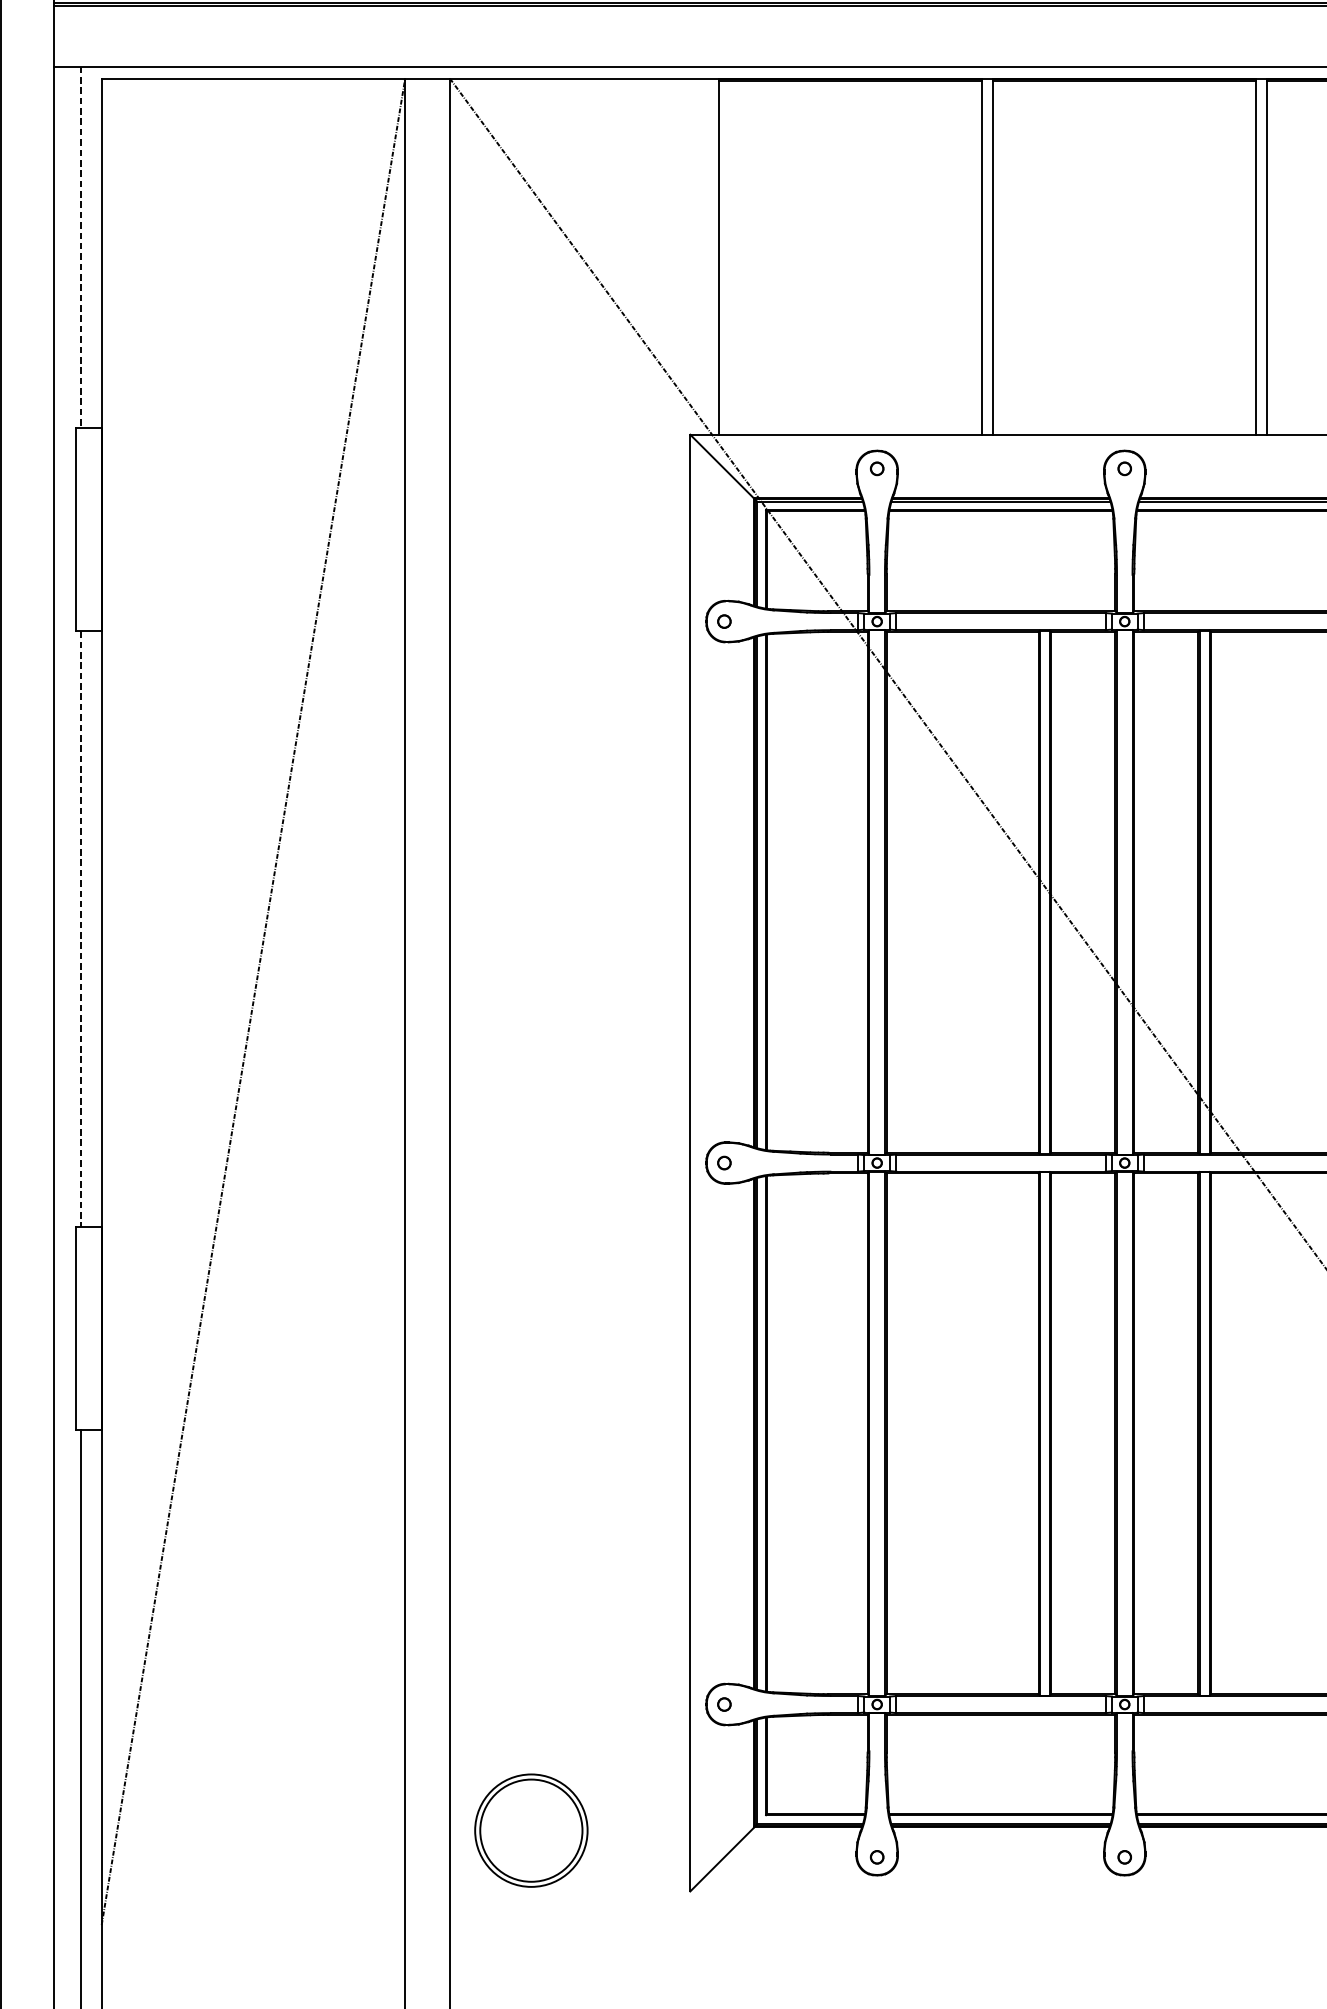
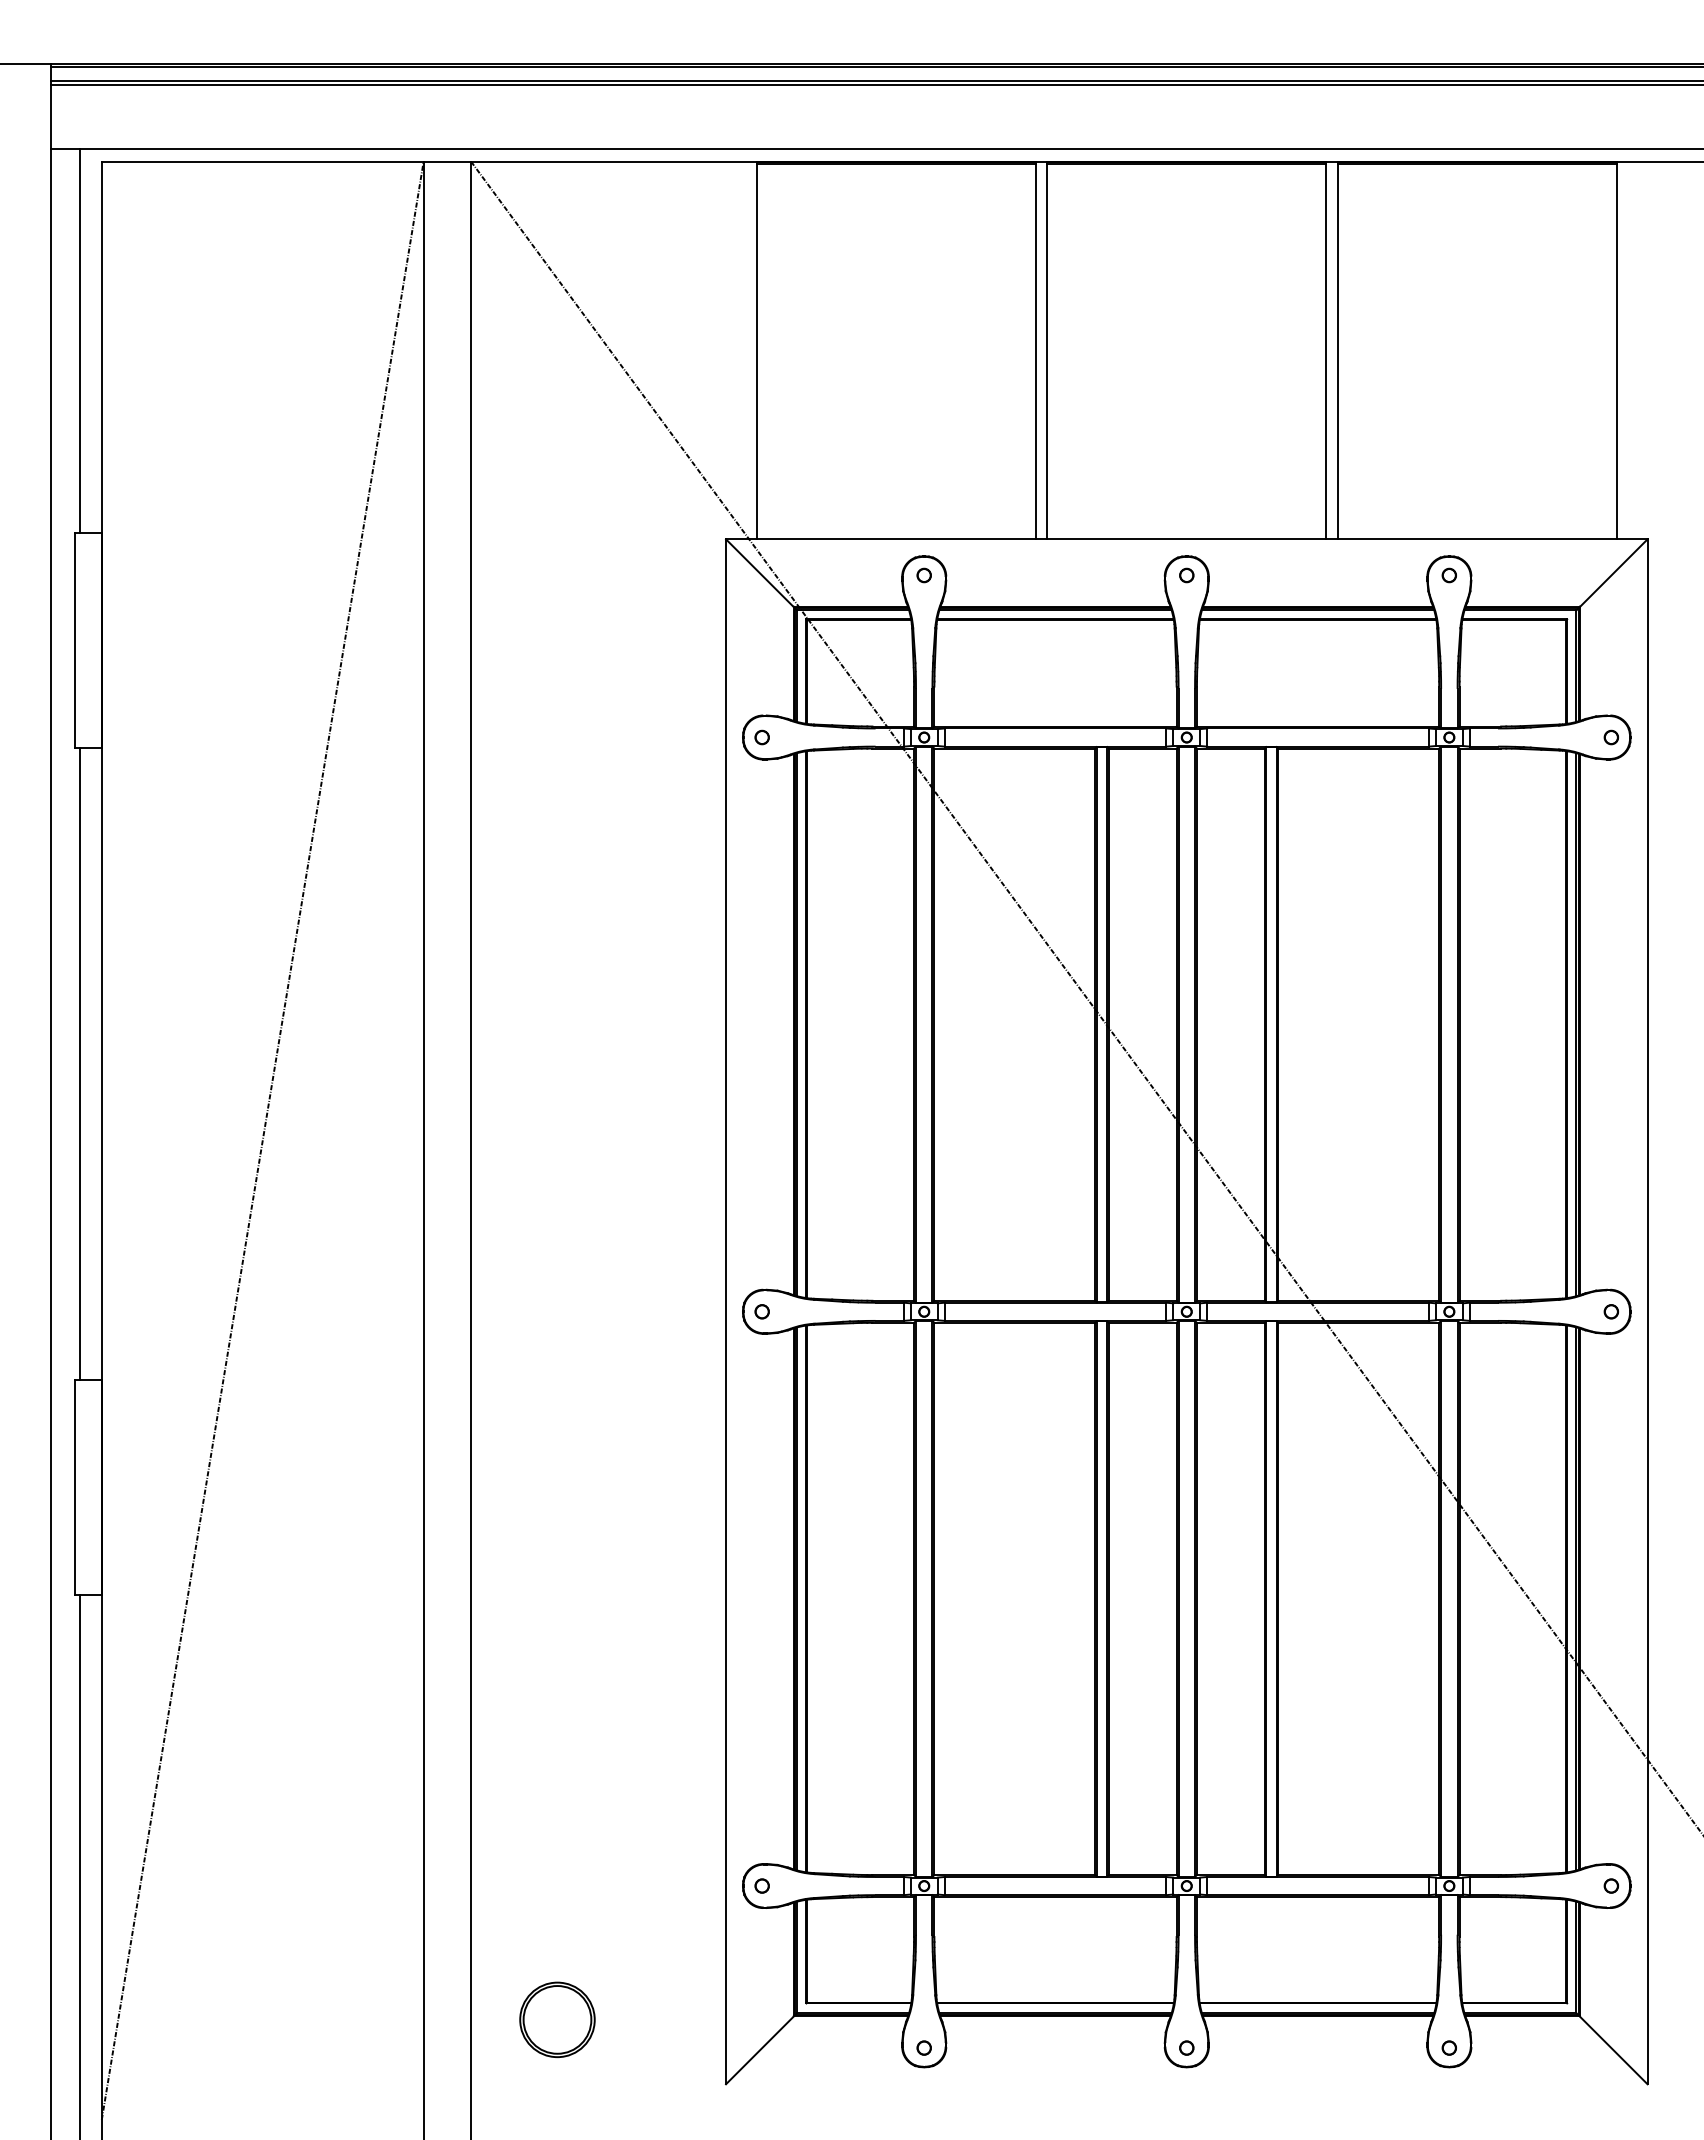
line: (80, 247) -> (79, 340), dashed -> solid
line: (80, 928) -> (79, 1063), dashed -> solid
part: (531, 1830) -> (557, 2019), size x0.62

